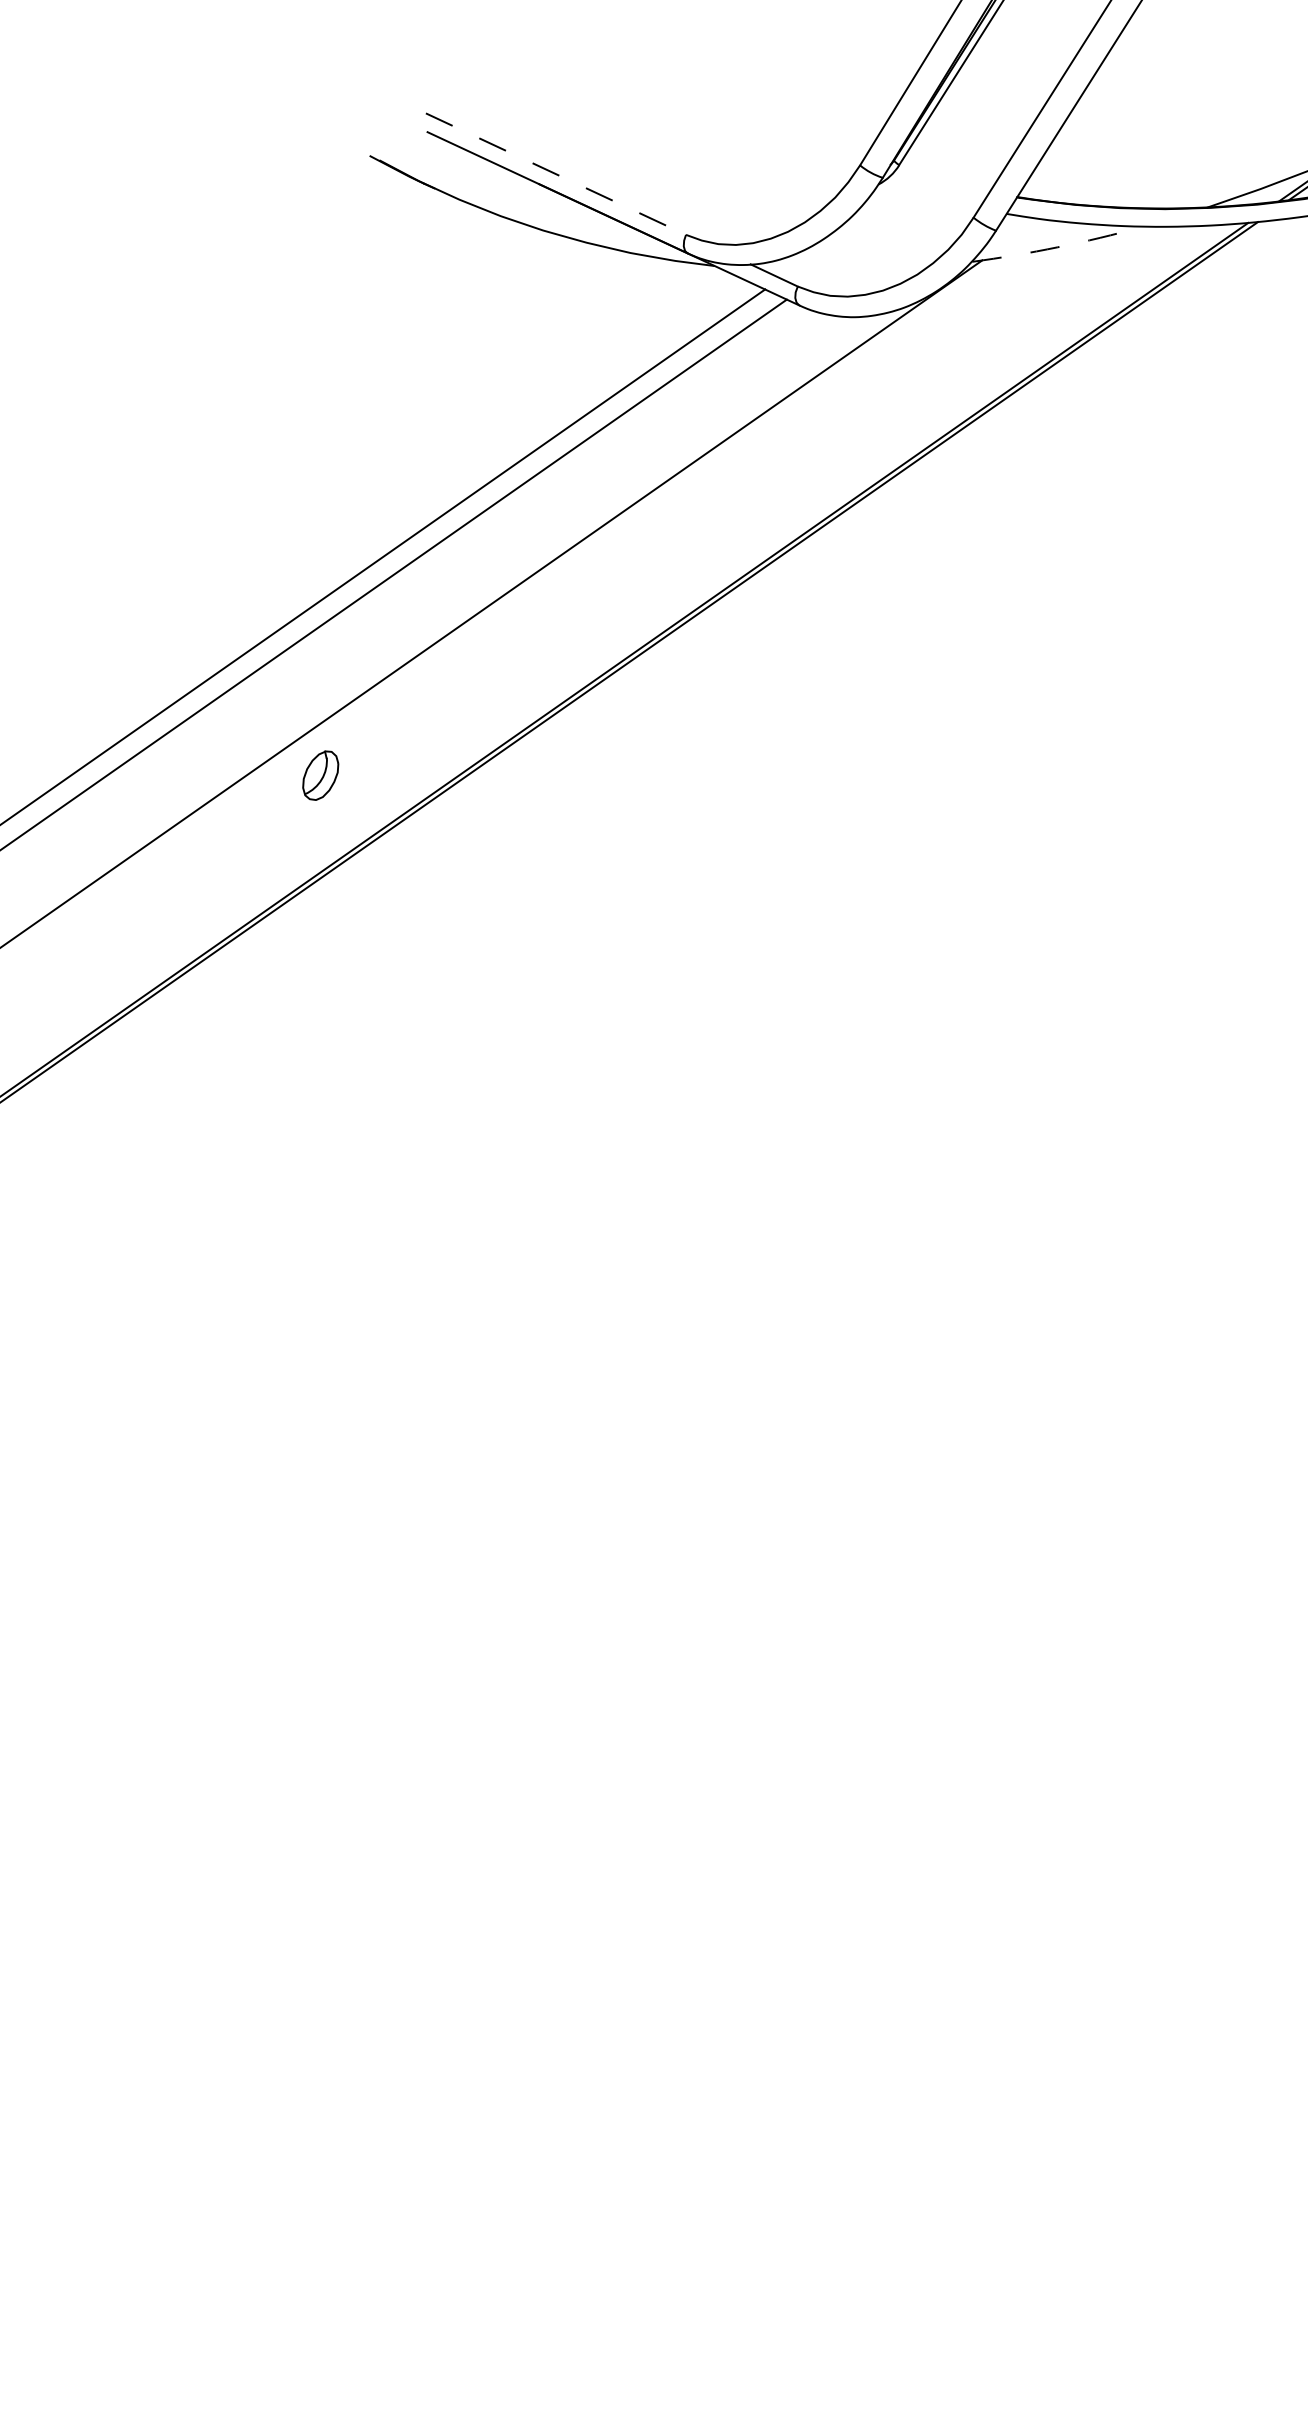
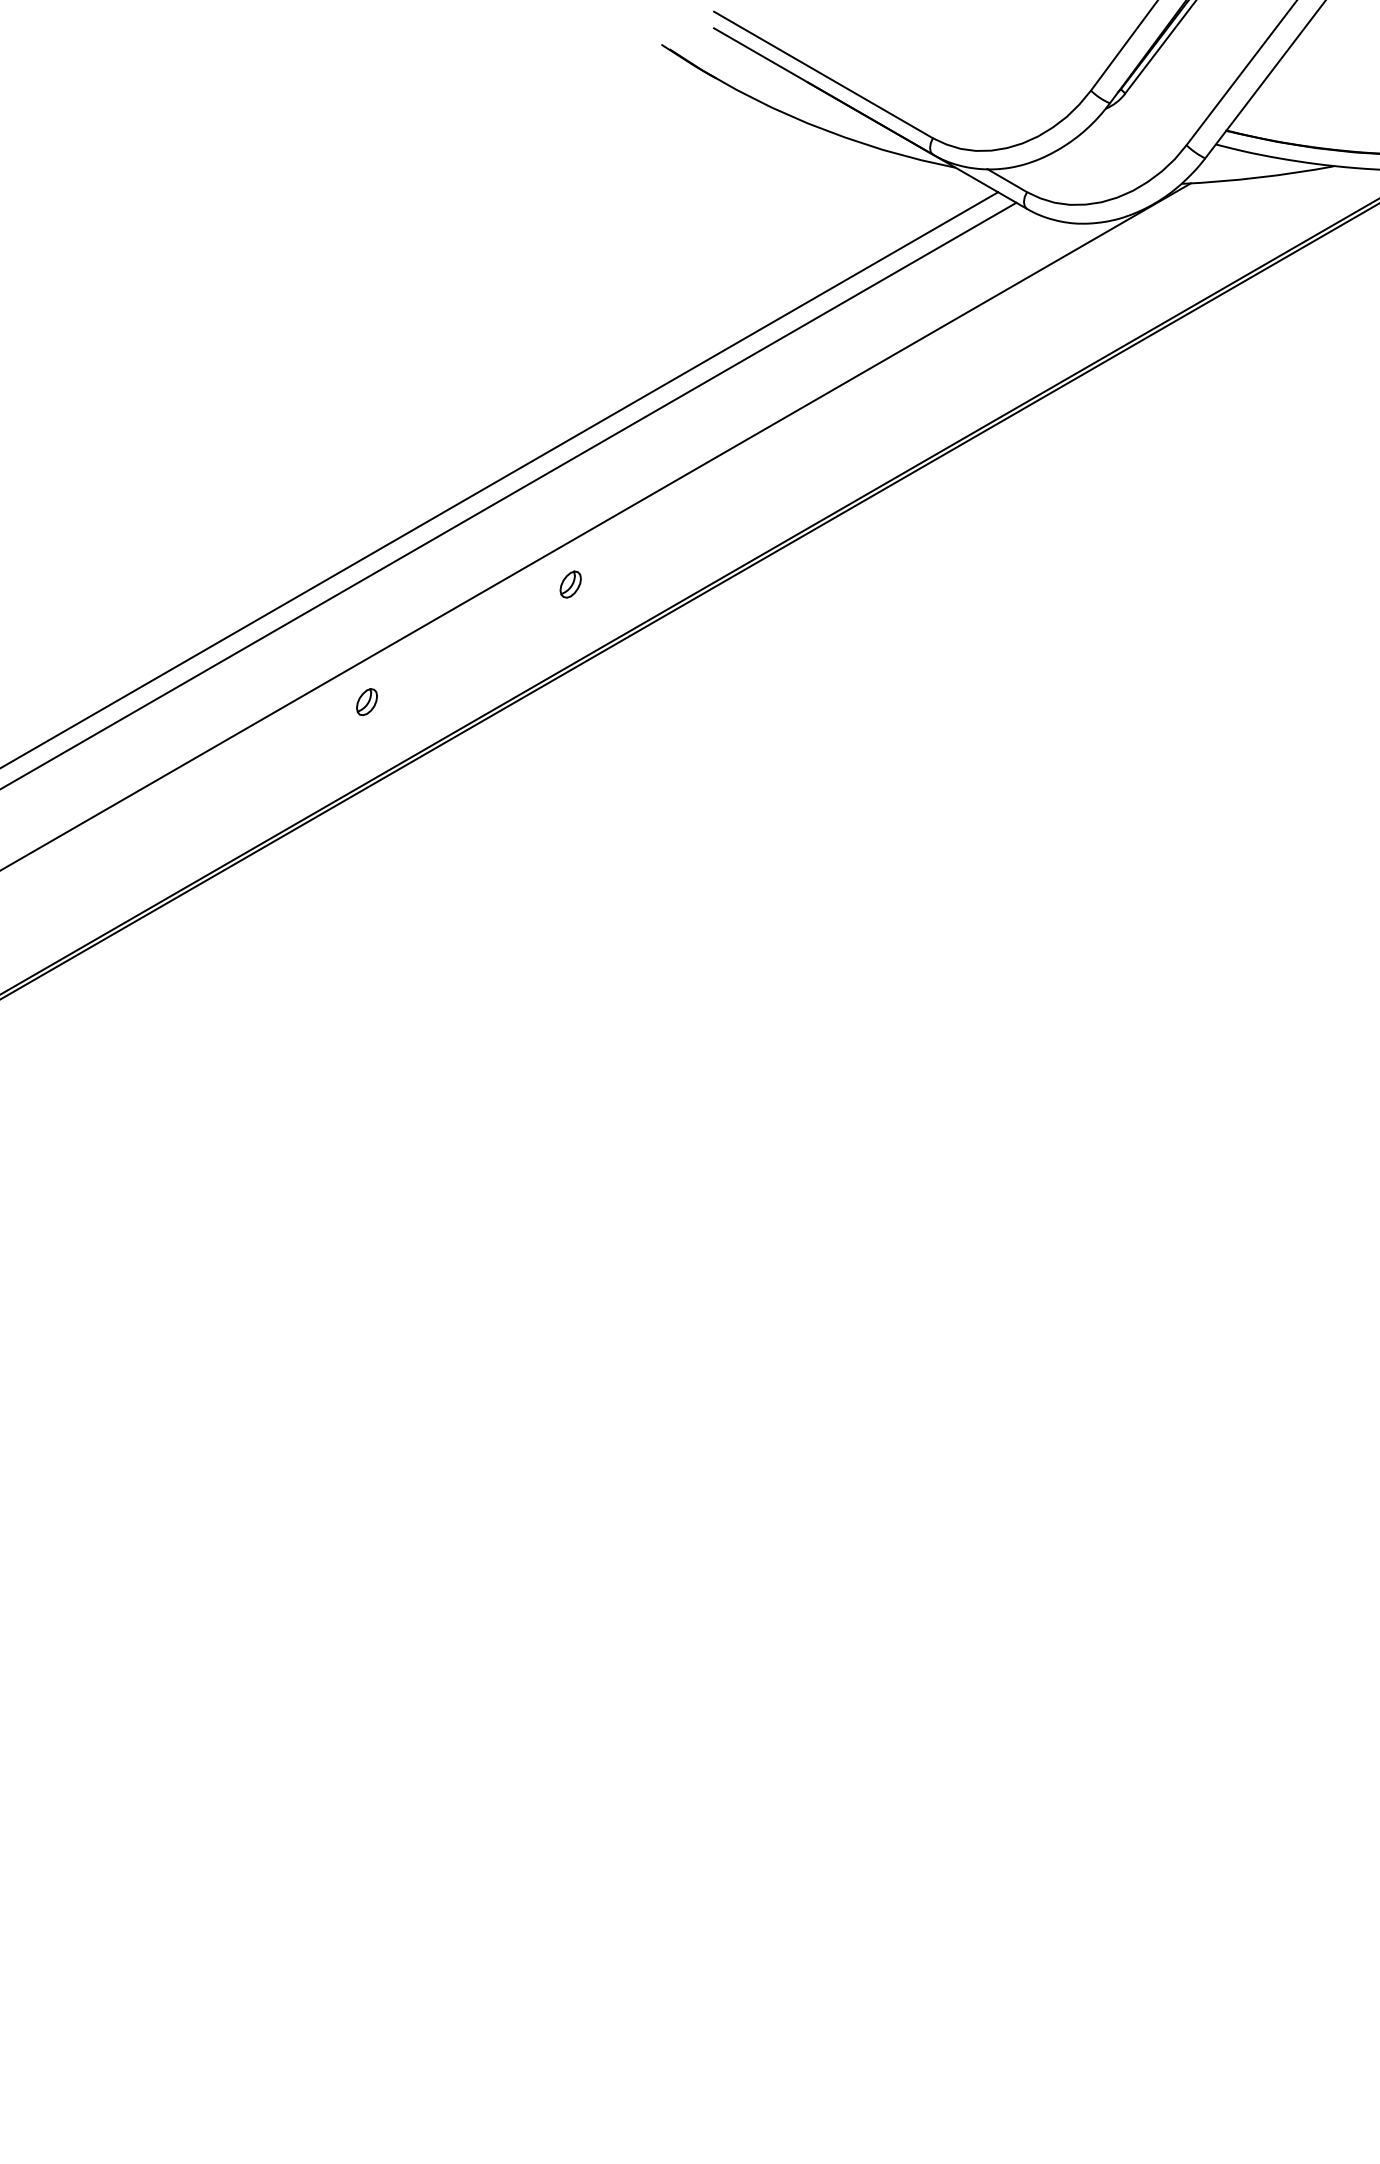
line: (556, 174) -> (823, 75), dashed -> solid
arc: (1058, 247) -> (1258, 177), dashed -> solid
part: (320, 775) -> (570, 584), size x0.62
part: (101, 929) -> (366, 702), added

